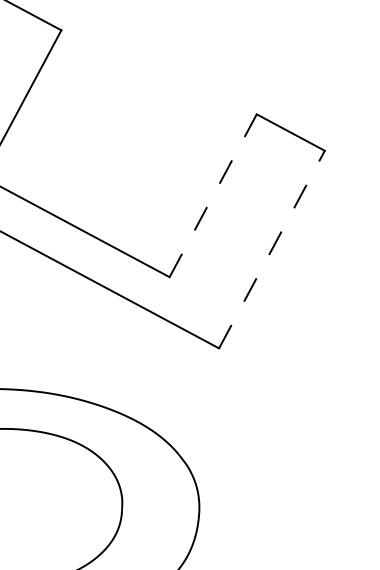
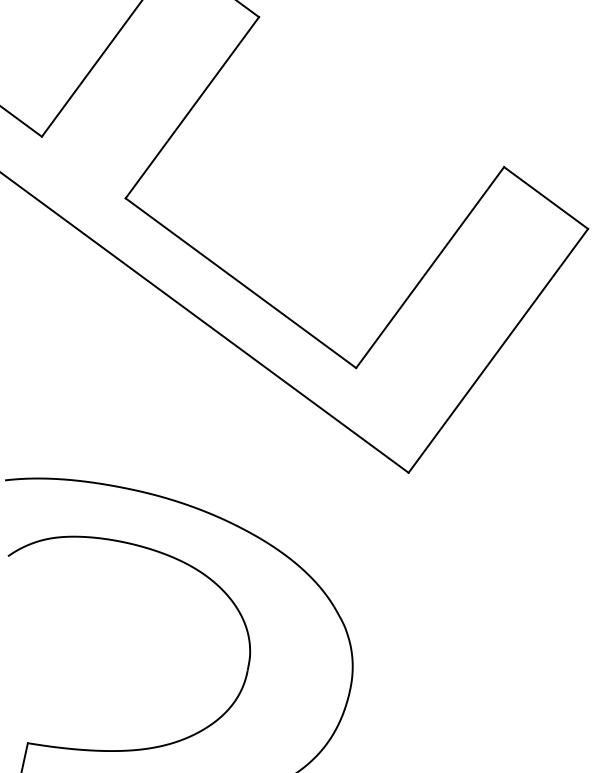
line: (213, 195) -> (430, 267), dashed -> solid
line: (272, 249) -> (498, 350), dashed -> solid

